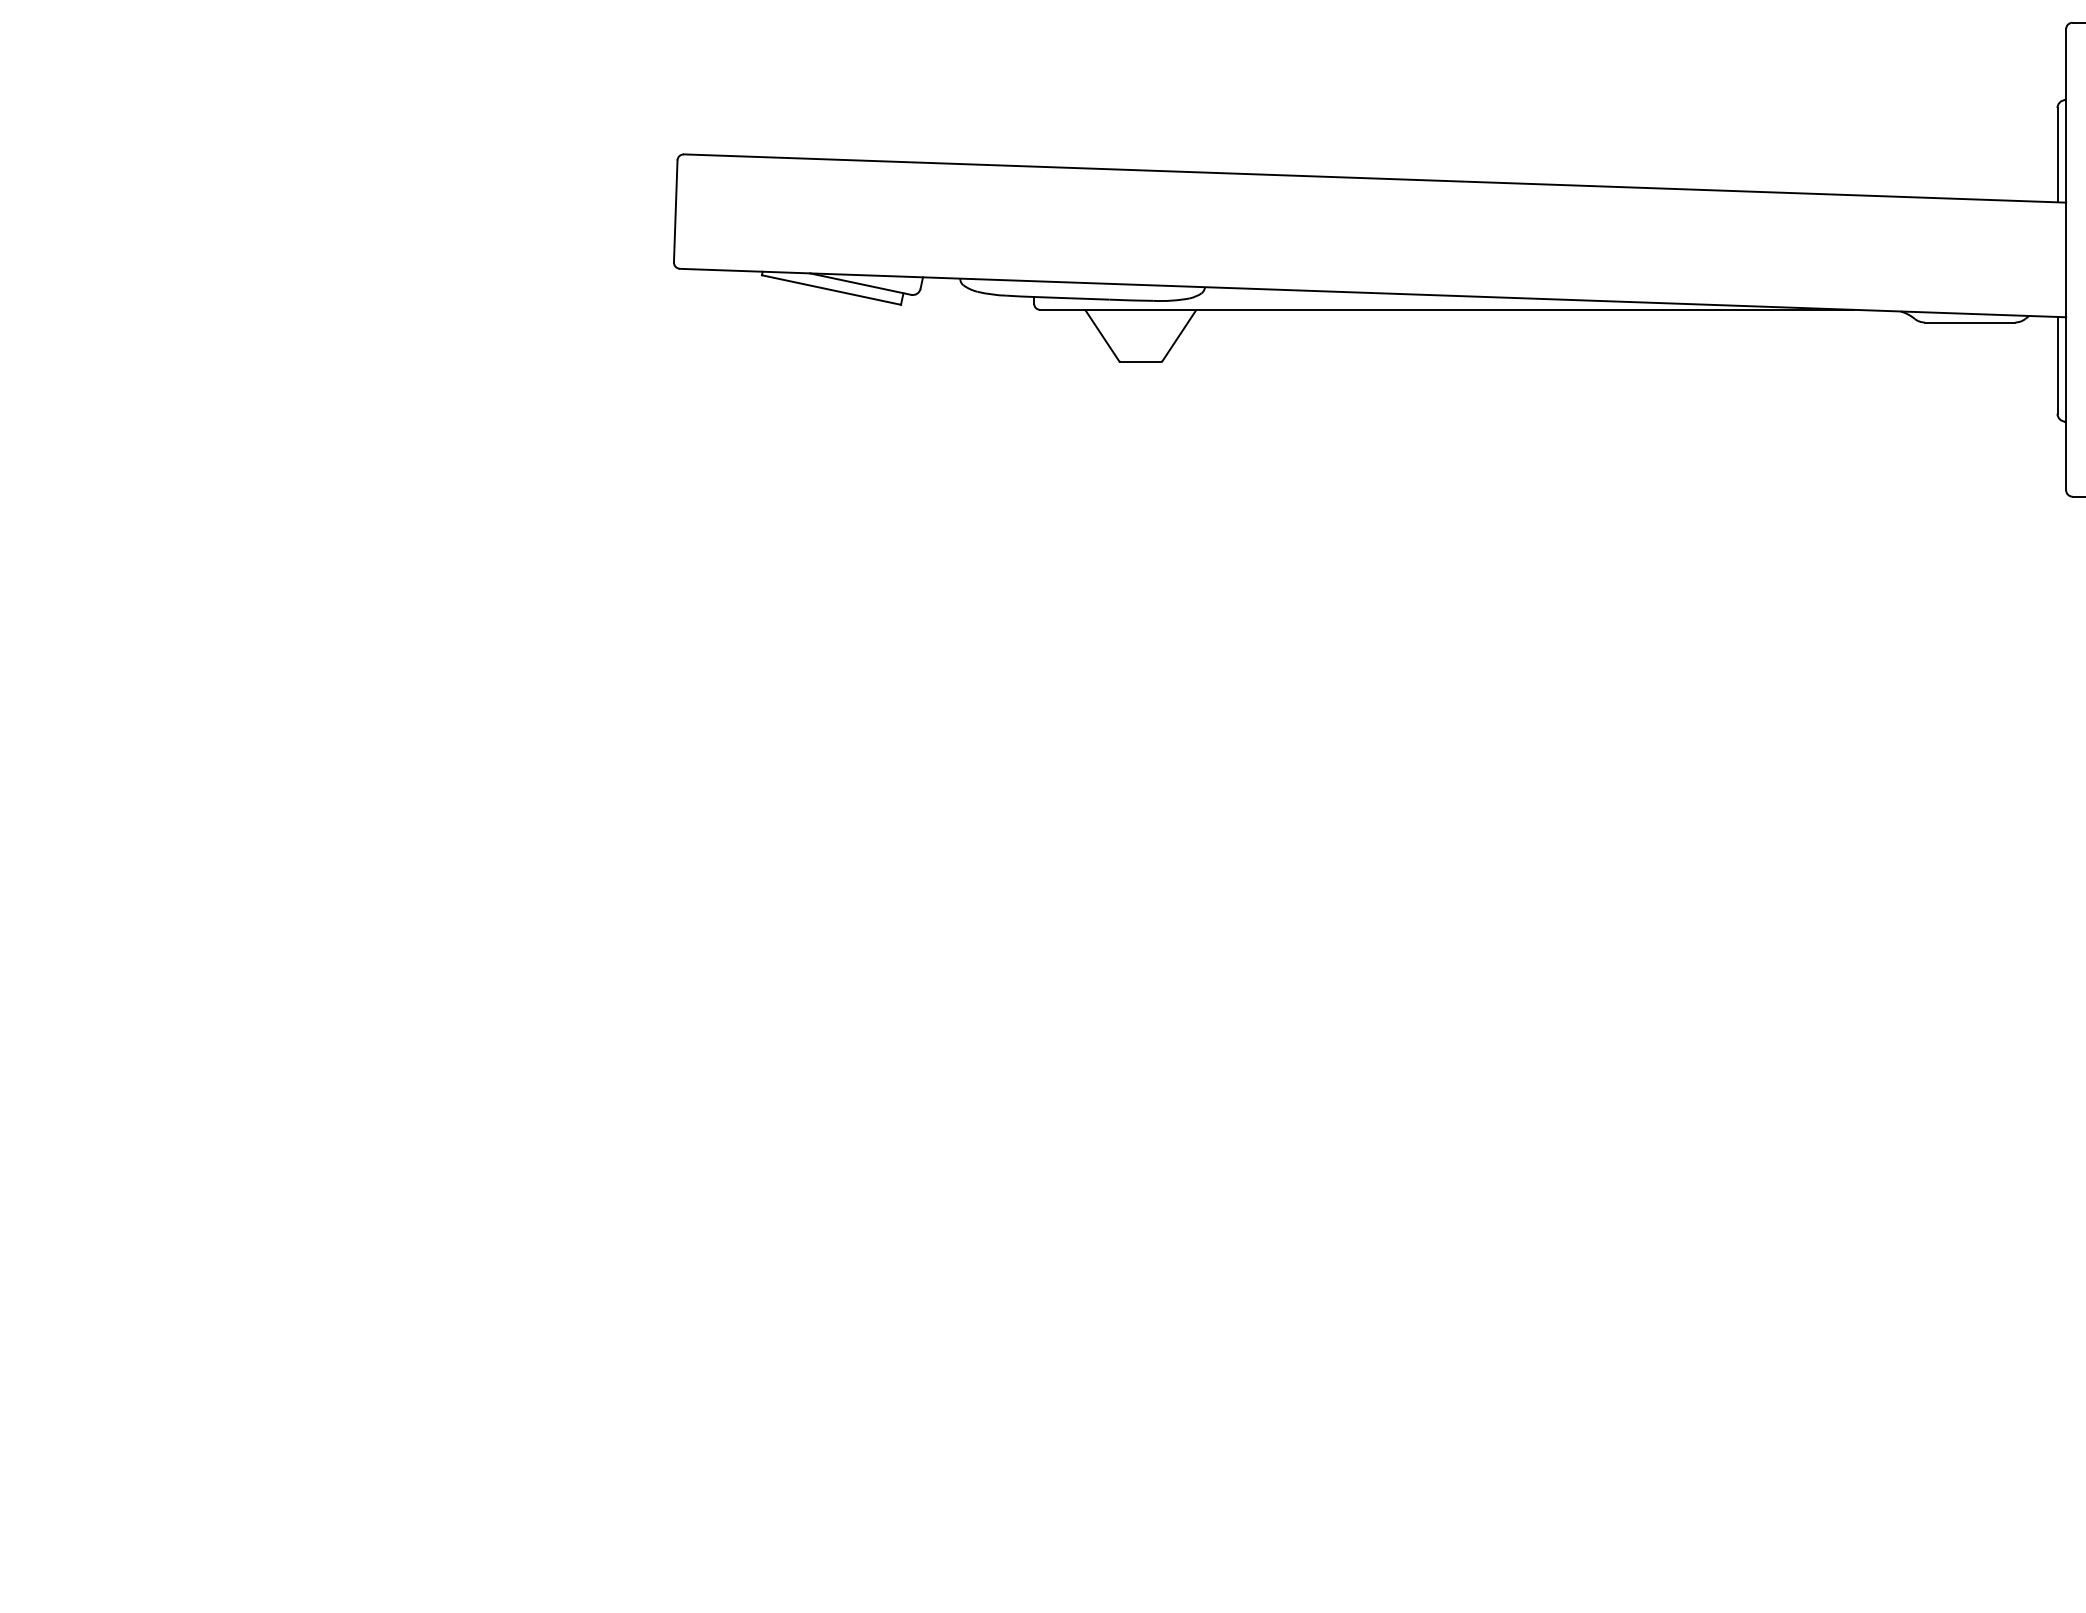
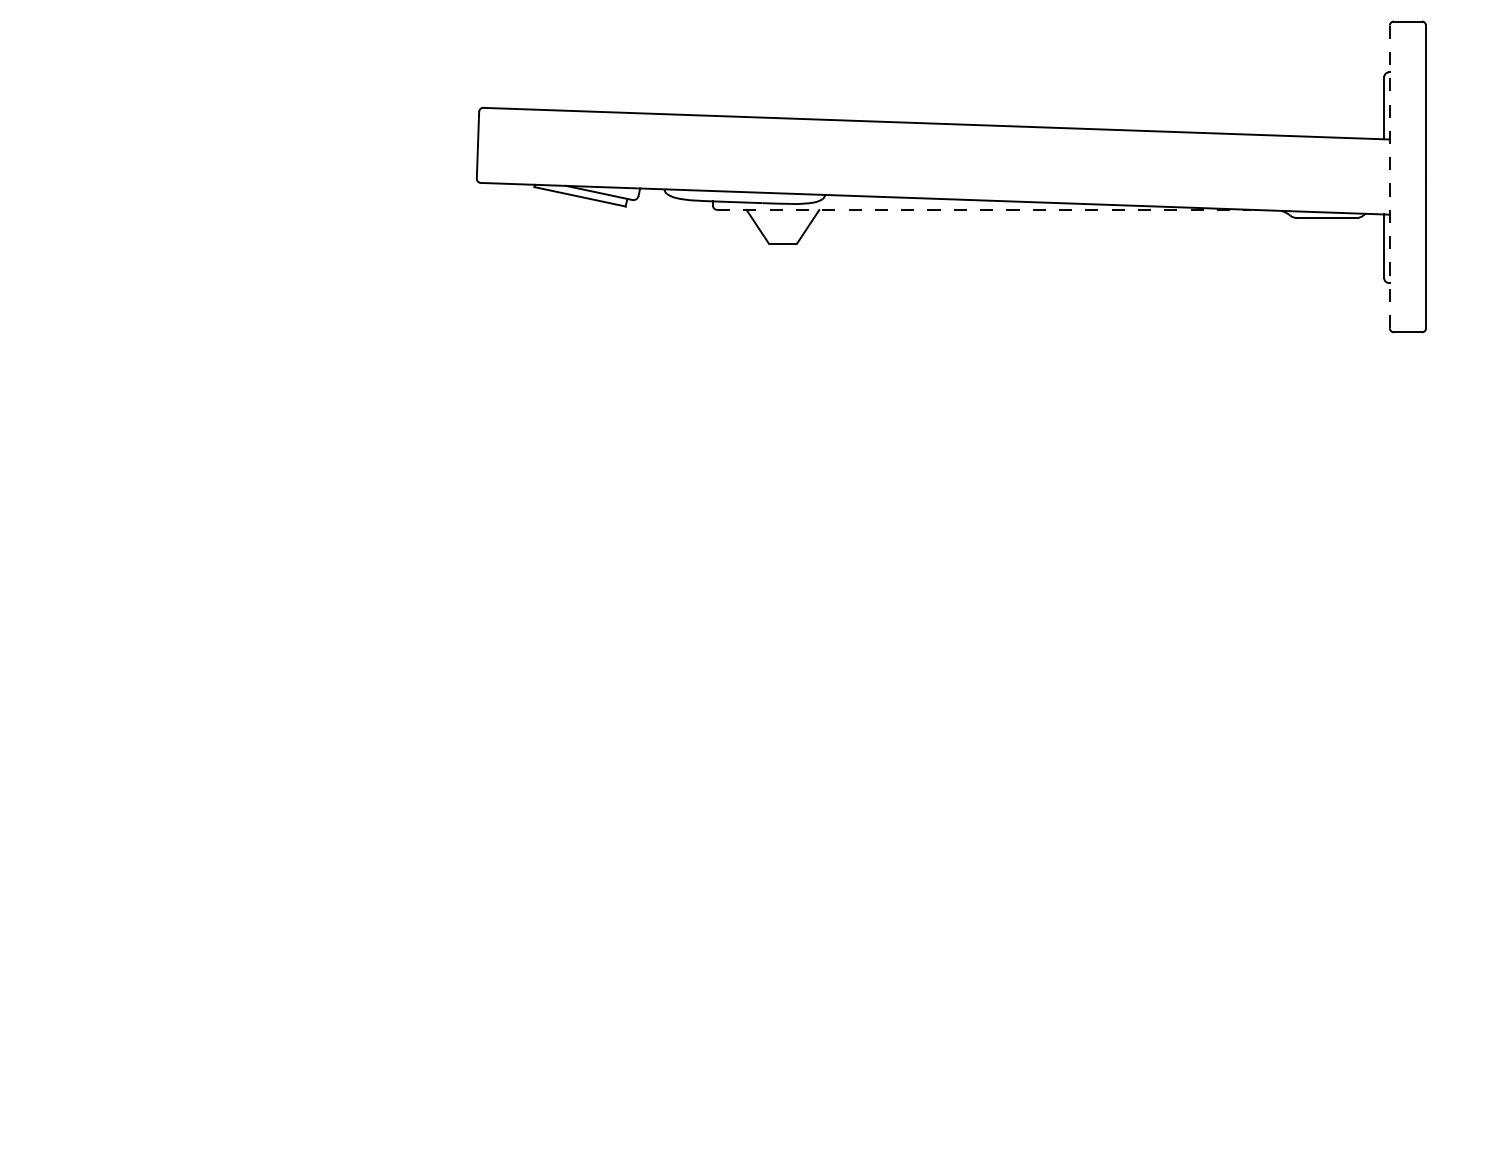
line: (2065, 259) -> (1389, 176), solid -> dashed
line: (1446, 309) -> (983, 209), solid -> dashed

